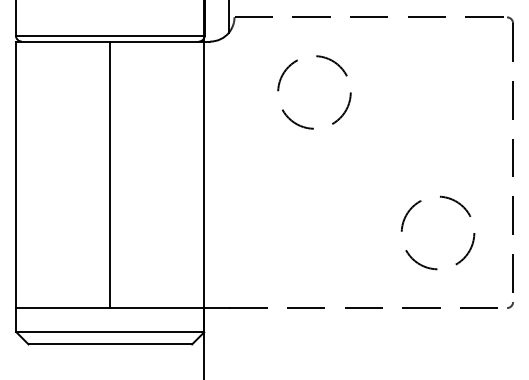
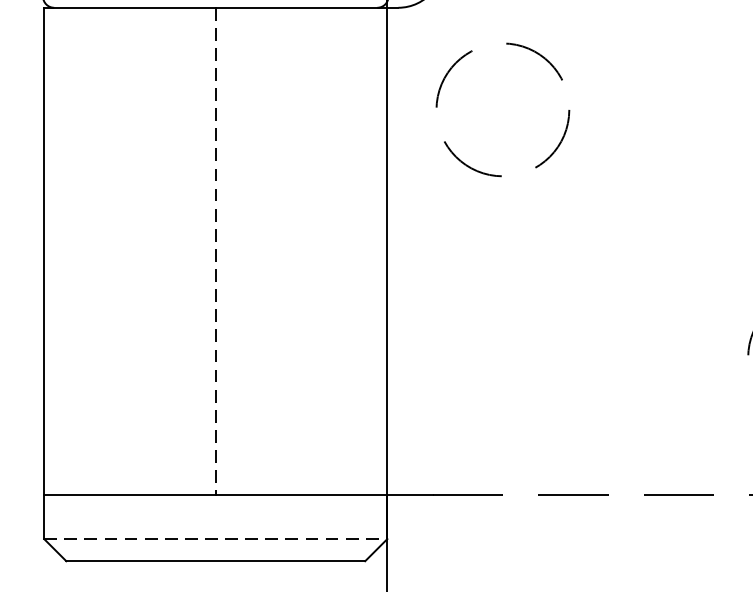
circle: (314, 92) -> (502, 109), moved
line: (110, 175) -> (216, 252), solid -> dashed
line: (110, 332) -> (216, 539), solid -> dashed

